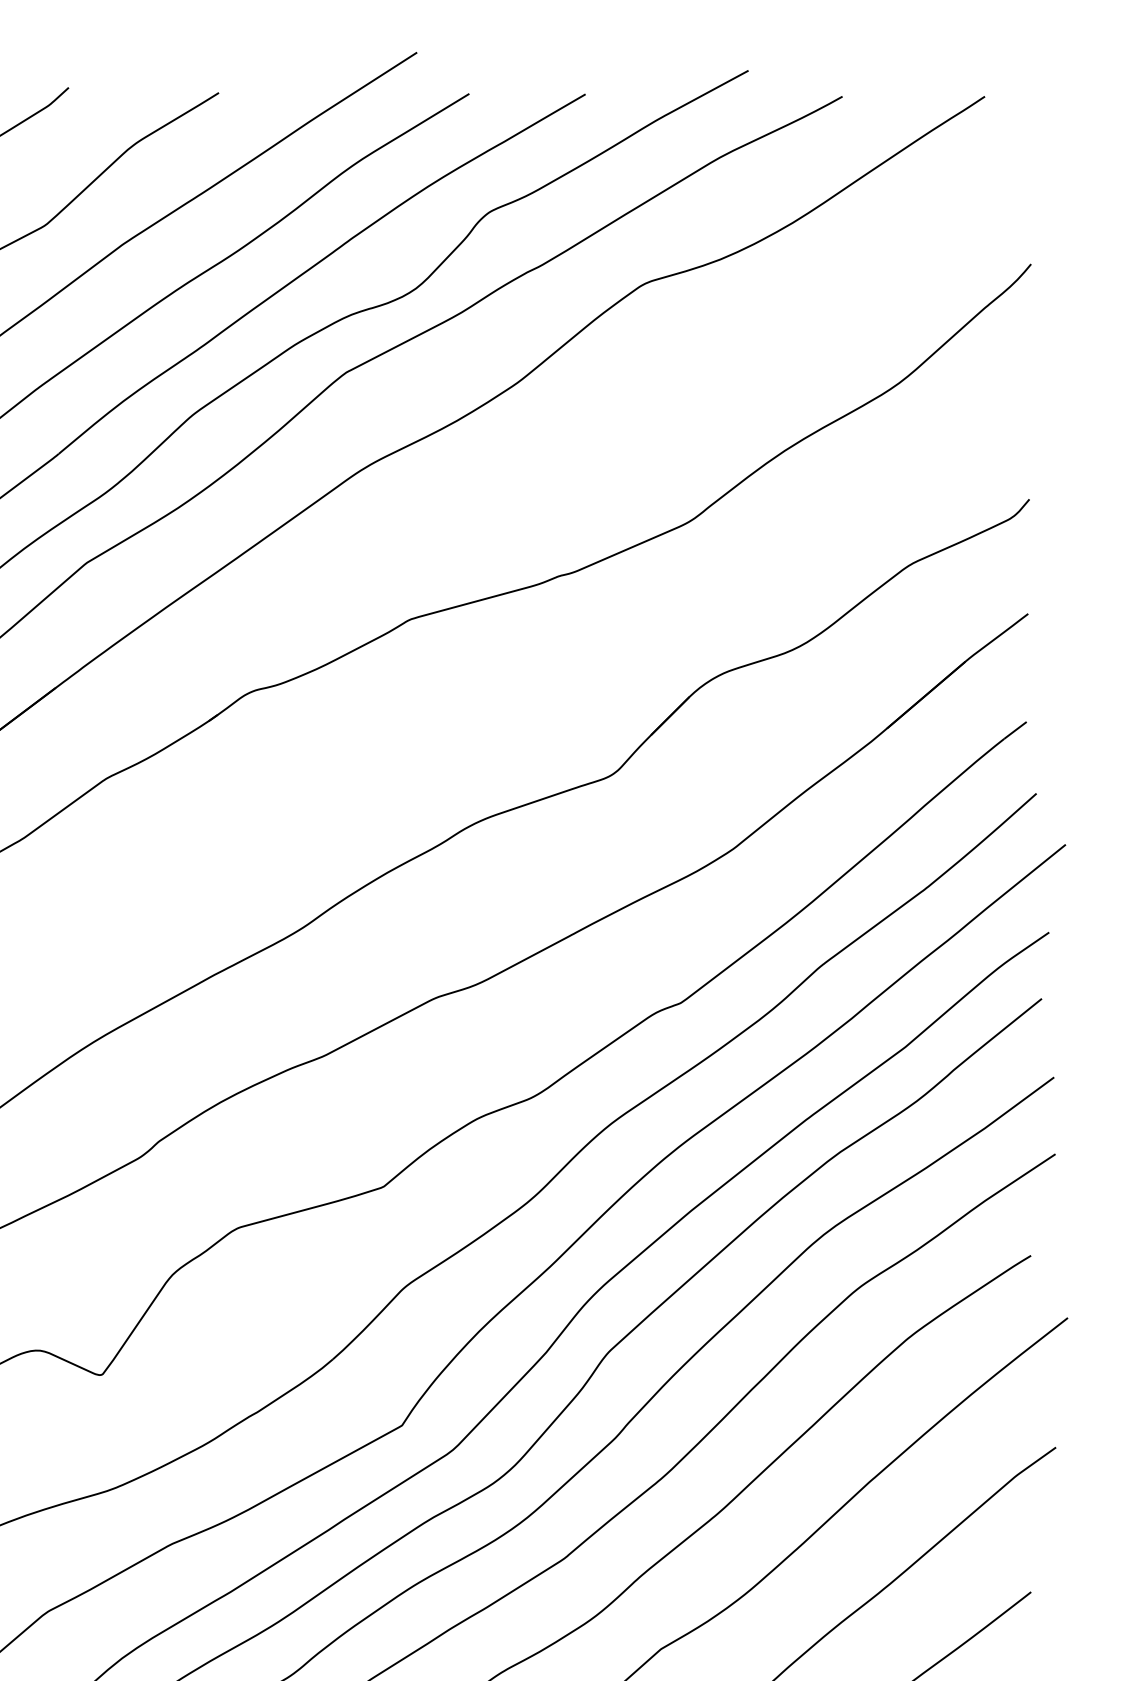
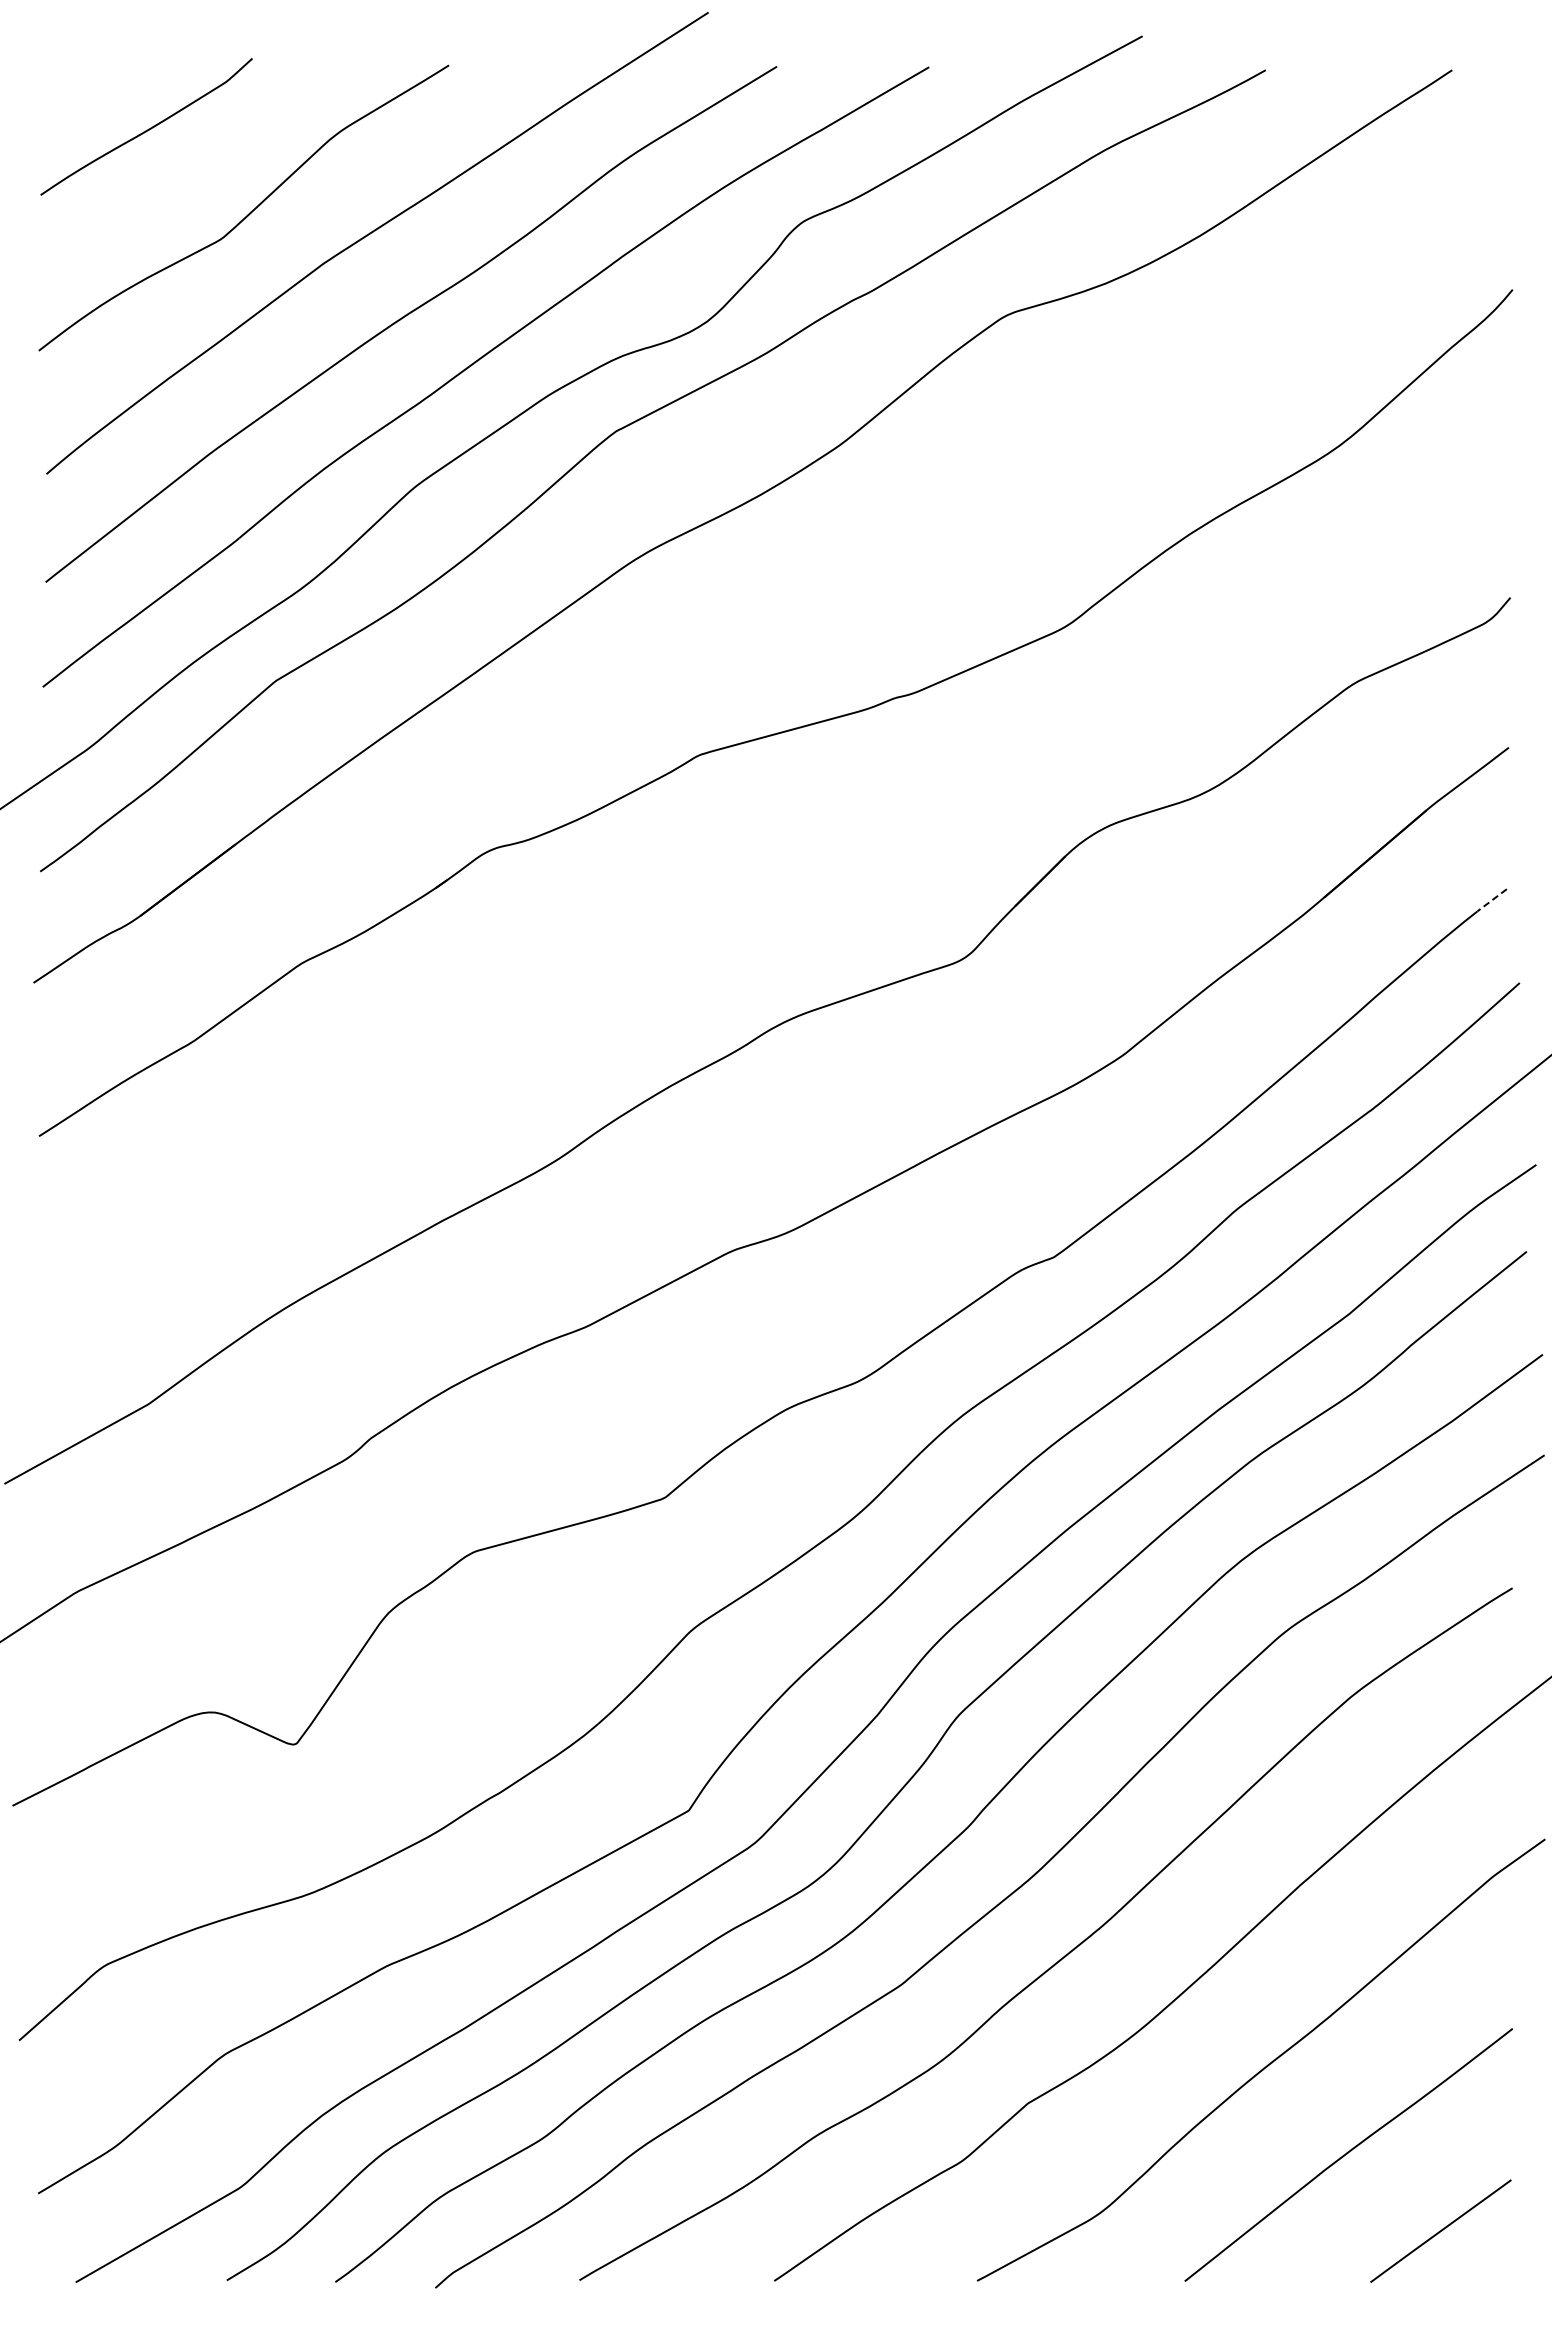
line: (1014, 730) -> (1491, 900), solid -> dashed

